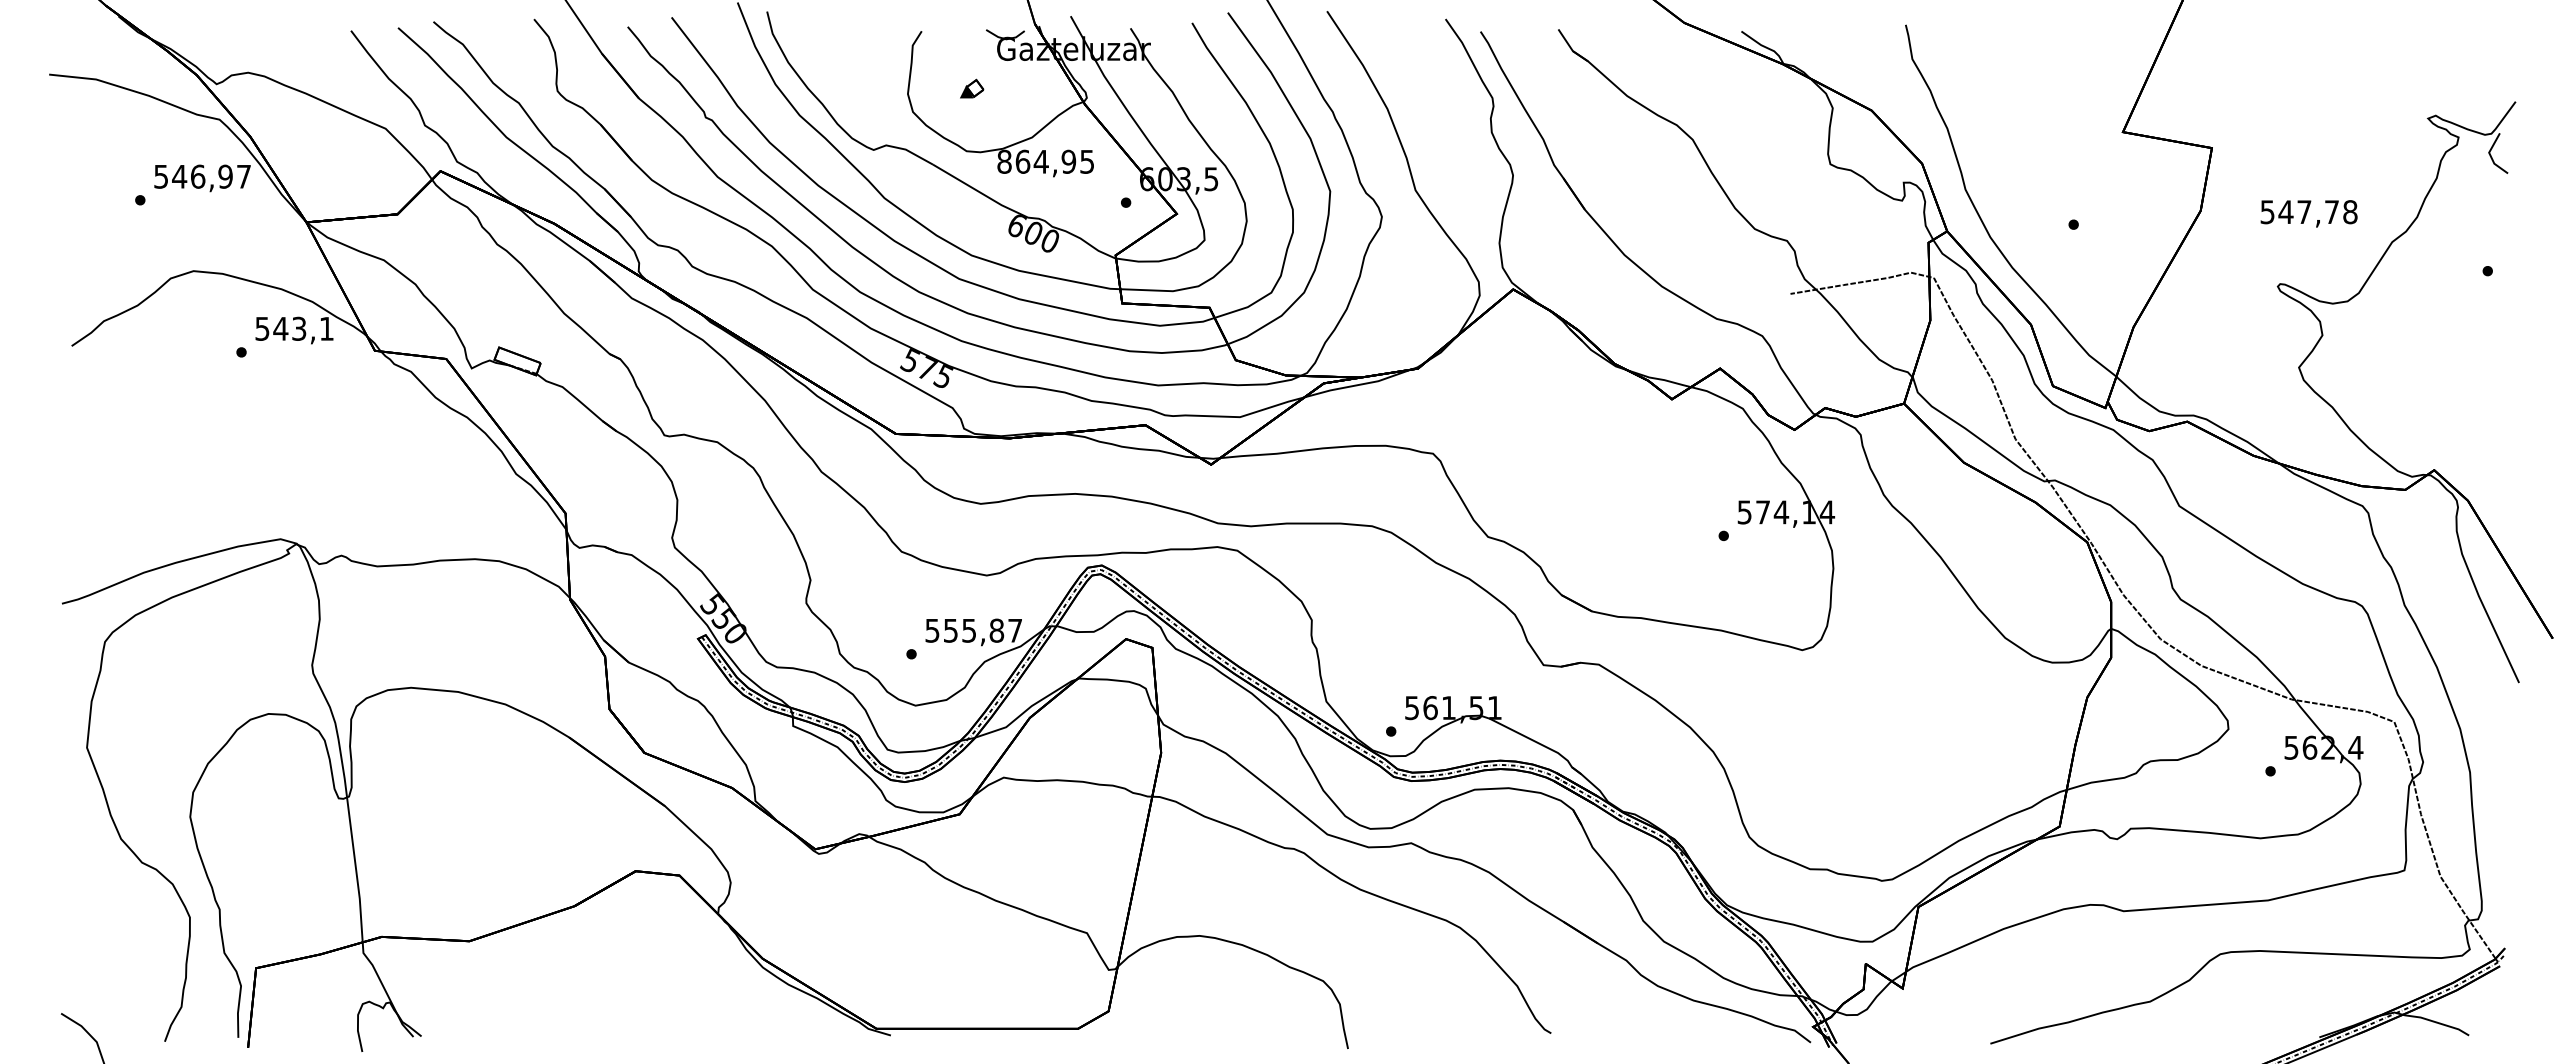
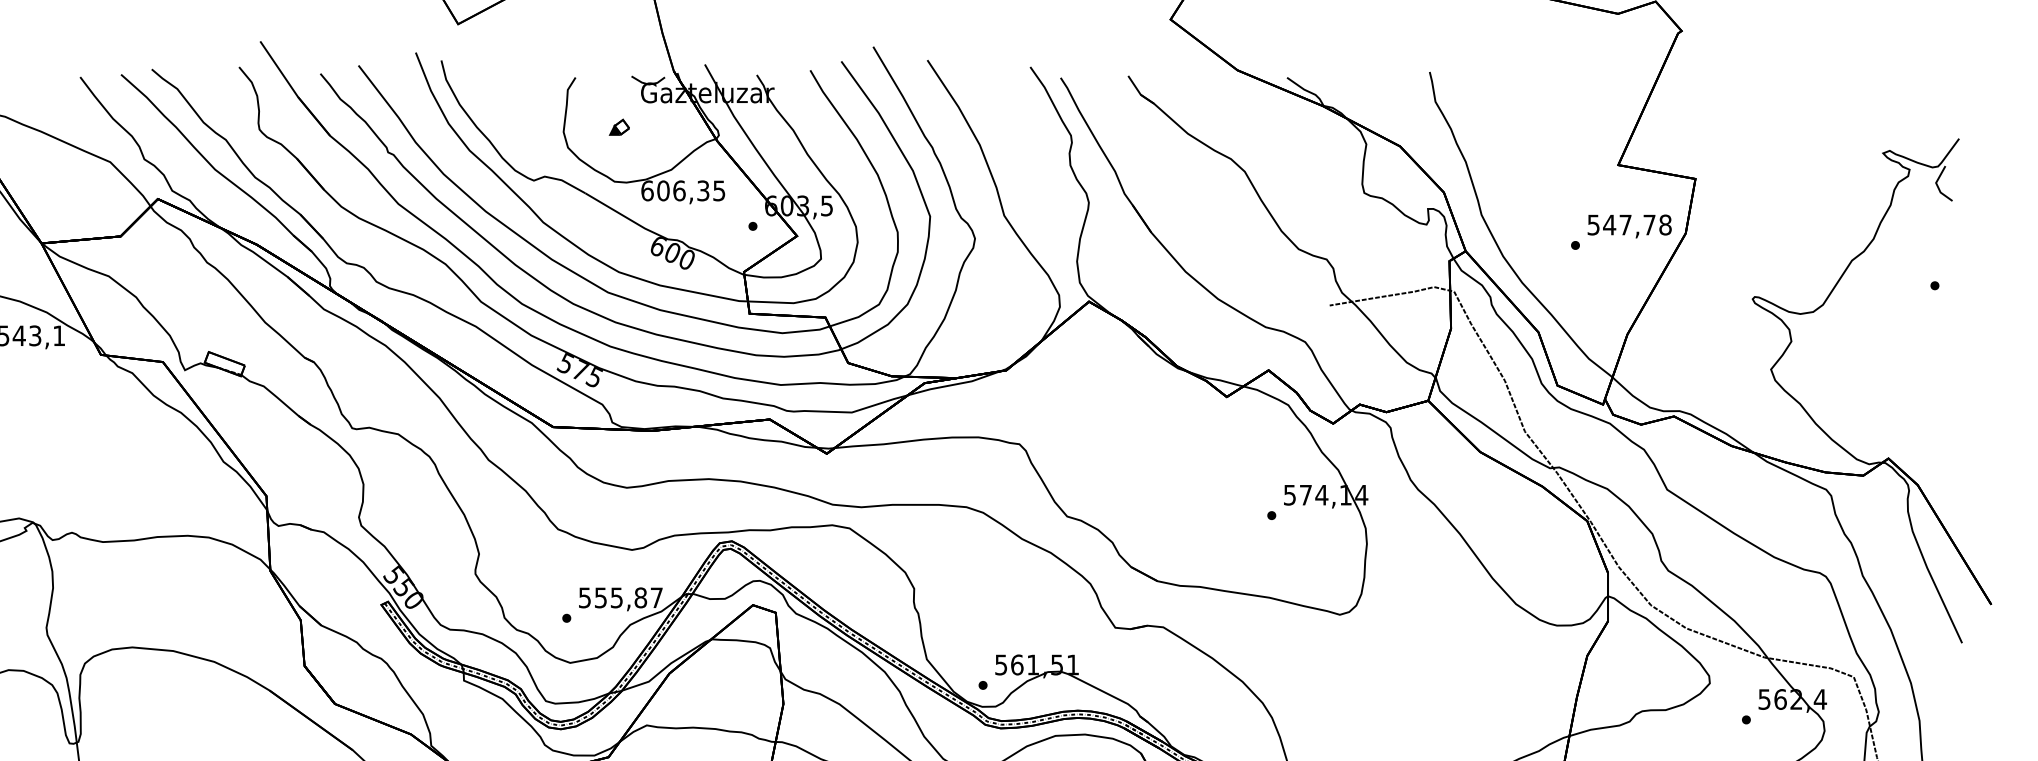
text: (1036, 161) -> (675, 190), 864,95 -> 606,35
text: (2308, 213) -> (1629, 226), moved

